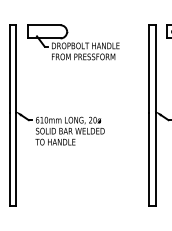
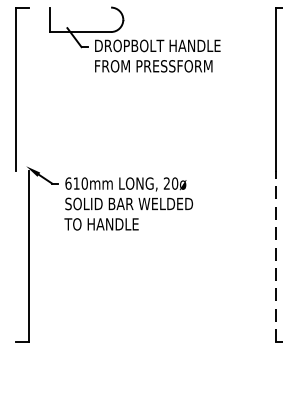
line: (43, 25) -> (79, 8), removed
line: (16, 69) -> (29, 89), removed
line: (9, 159) -> (16, 256), removed
line: (149, 159) -> (275, 256), solid -> dashed

